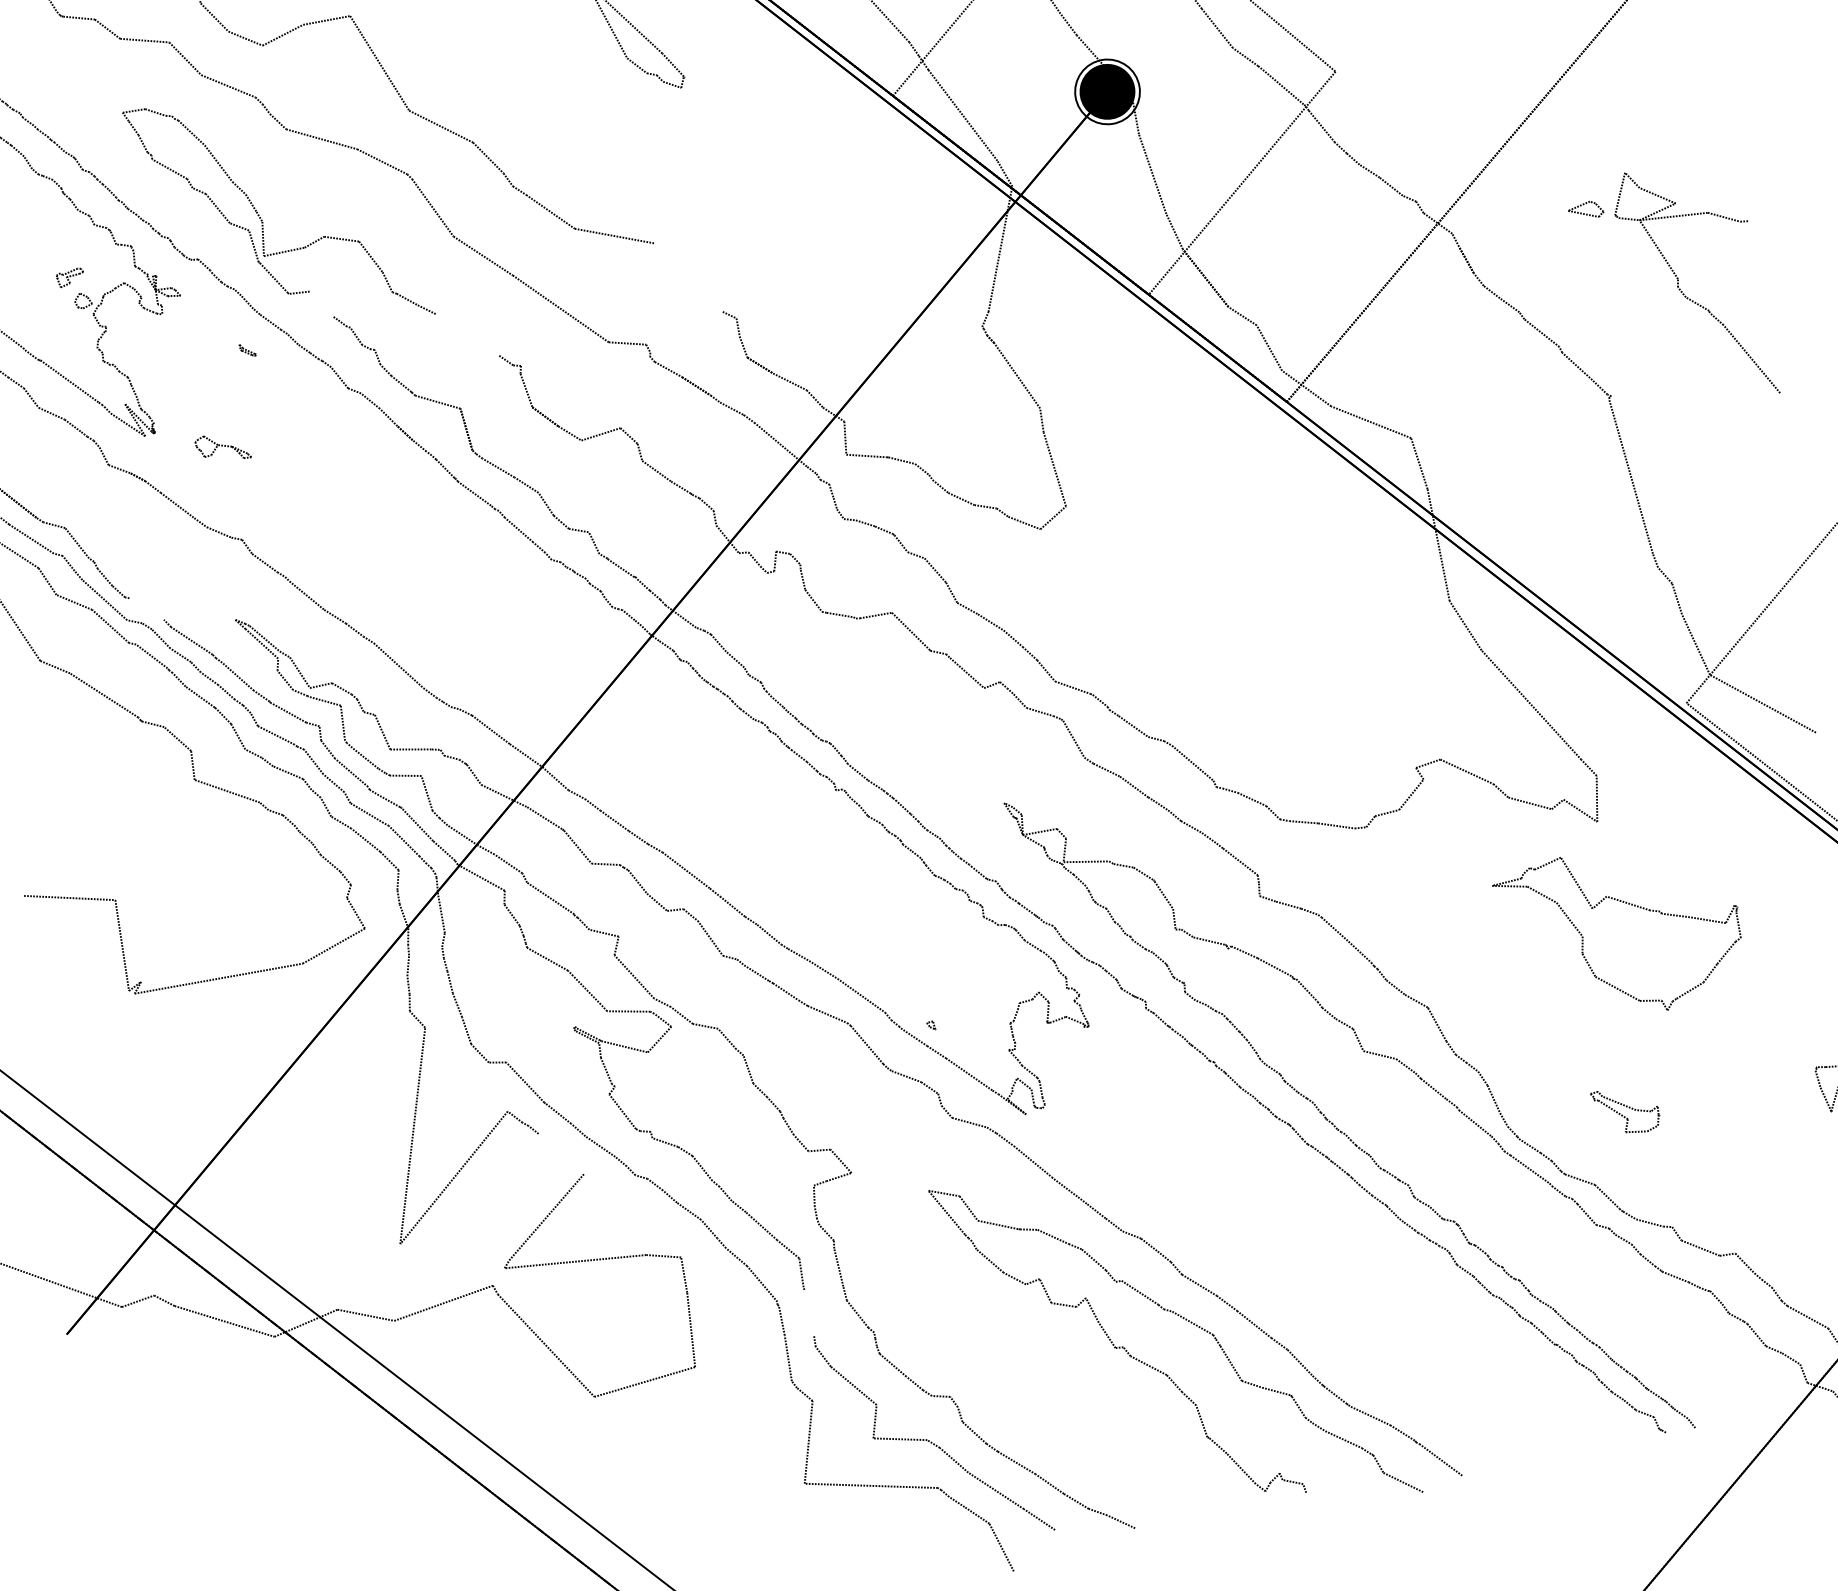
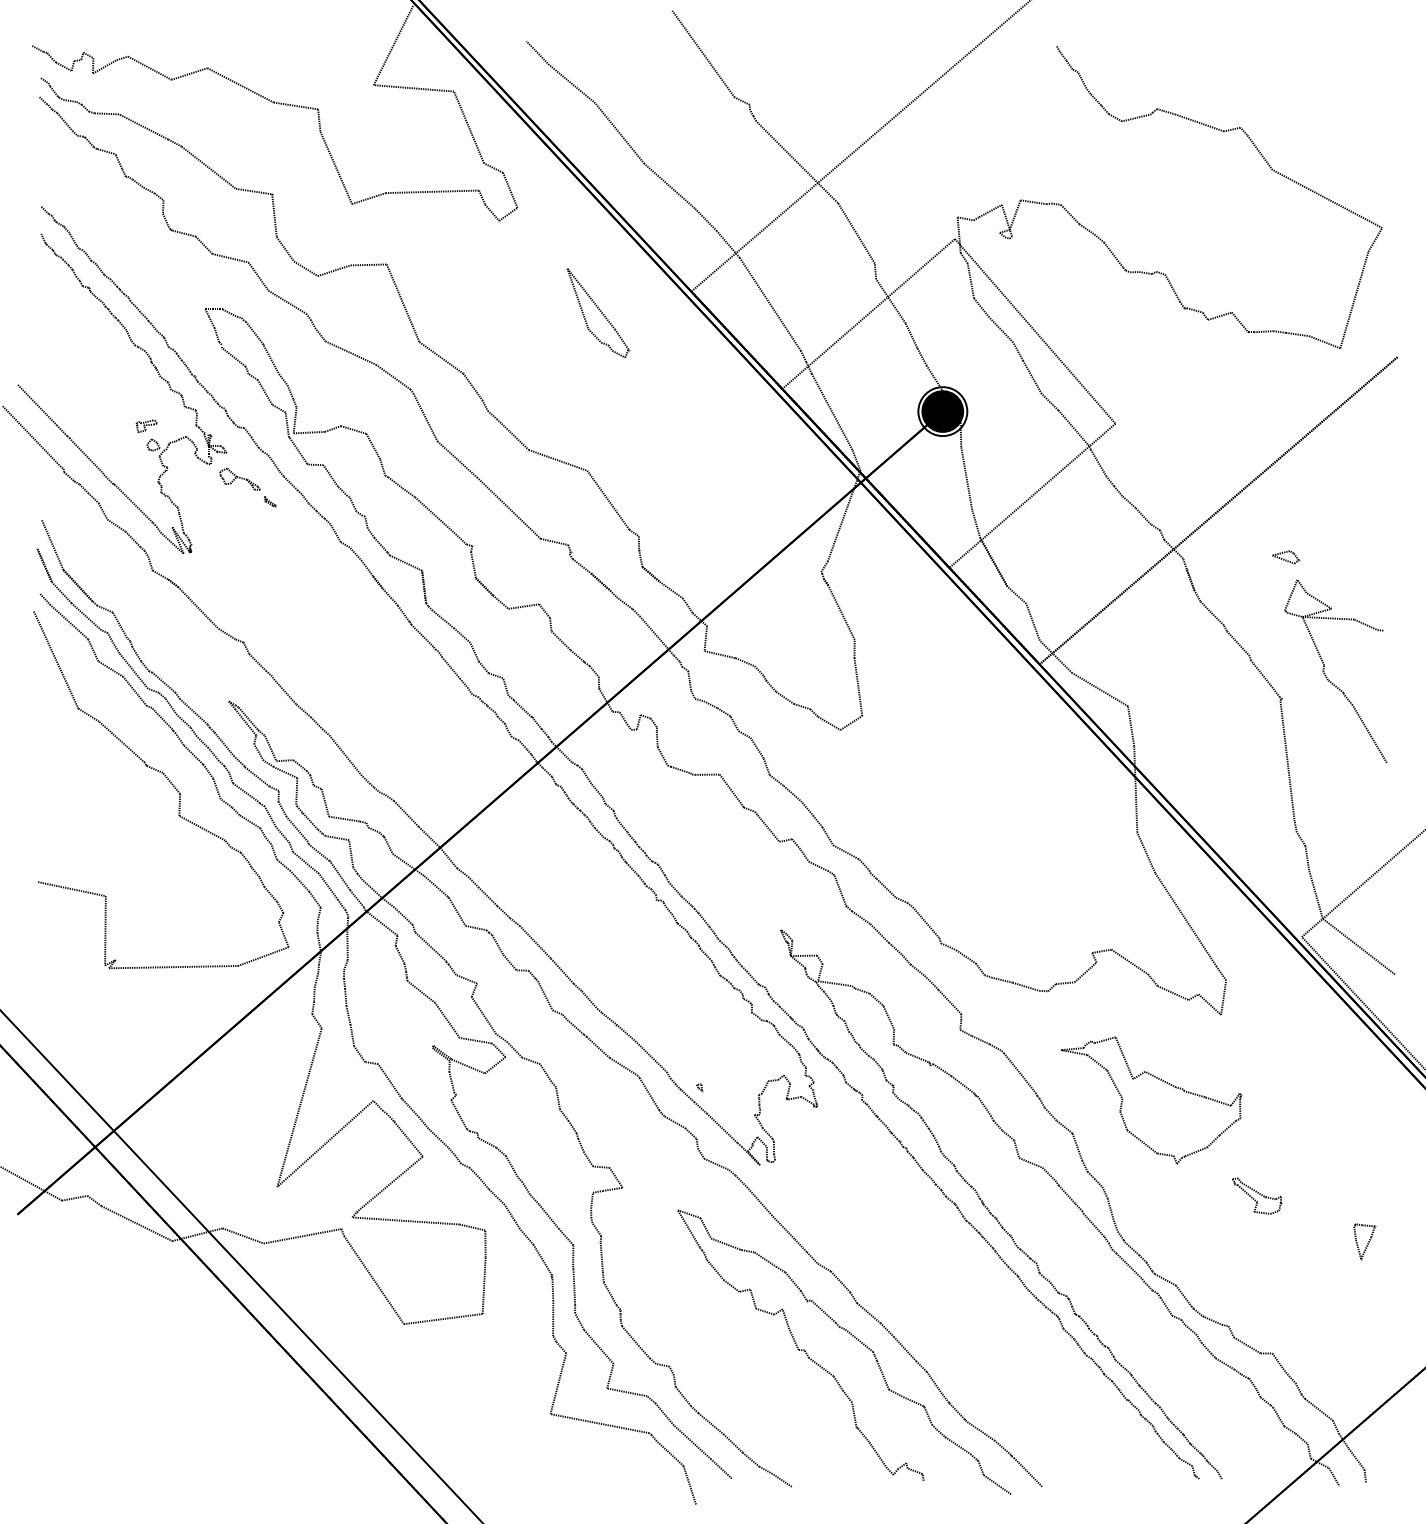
line: (689, 276) -> (608, 499), added
part: (1683, 291) -> (1326, 675), moved
line: (320, 303) -> (330, 475), added
line: (467, 334) -> (436, 516), added
part: (222, 447) -> (239, 479), moved
line: (146, 608) -> (163, 682), added
part: (1628, 904) -> (1160, 1080), moved
part: (1626, 1110) -> (1257, 1195), moved
line: (560, 1153) -> (407, 1138), added
line: (809, 1311) -> (574, 1286), added

